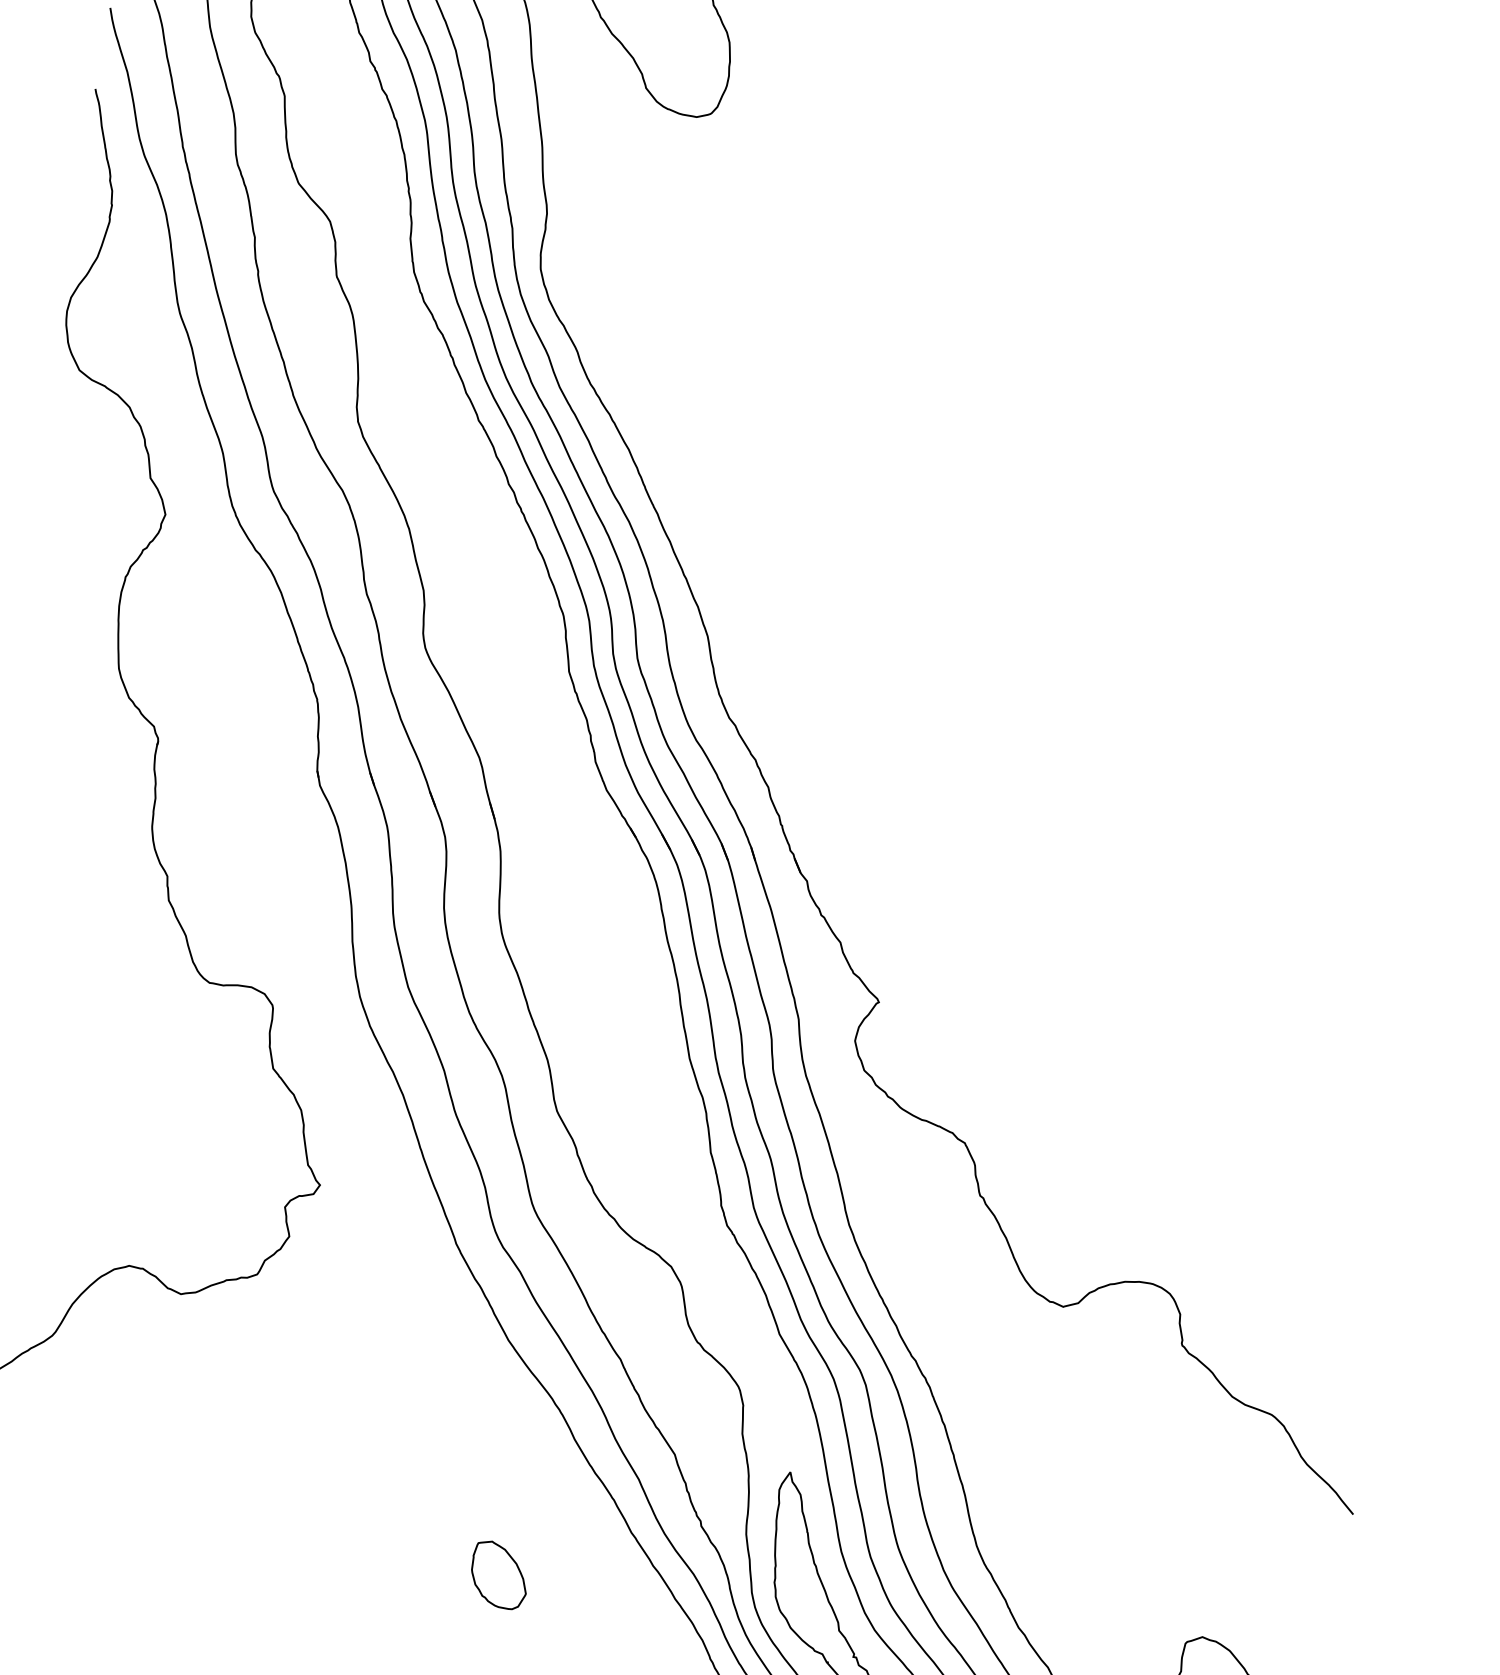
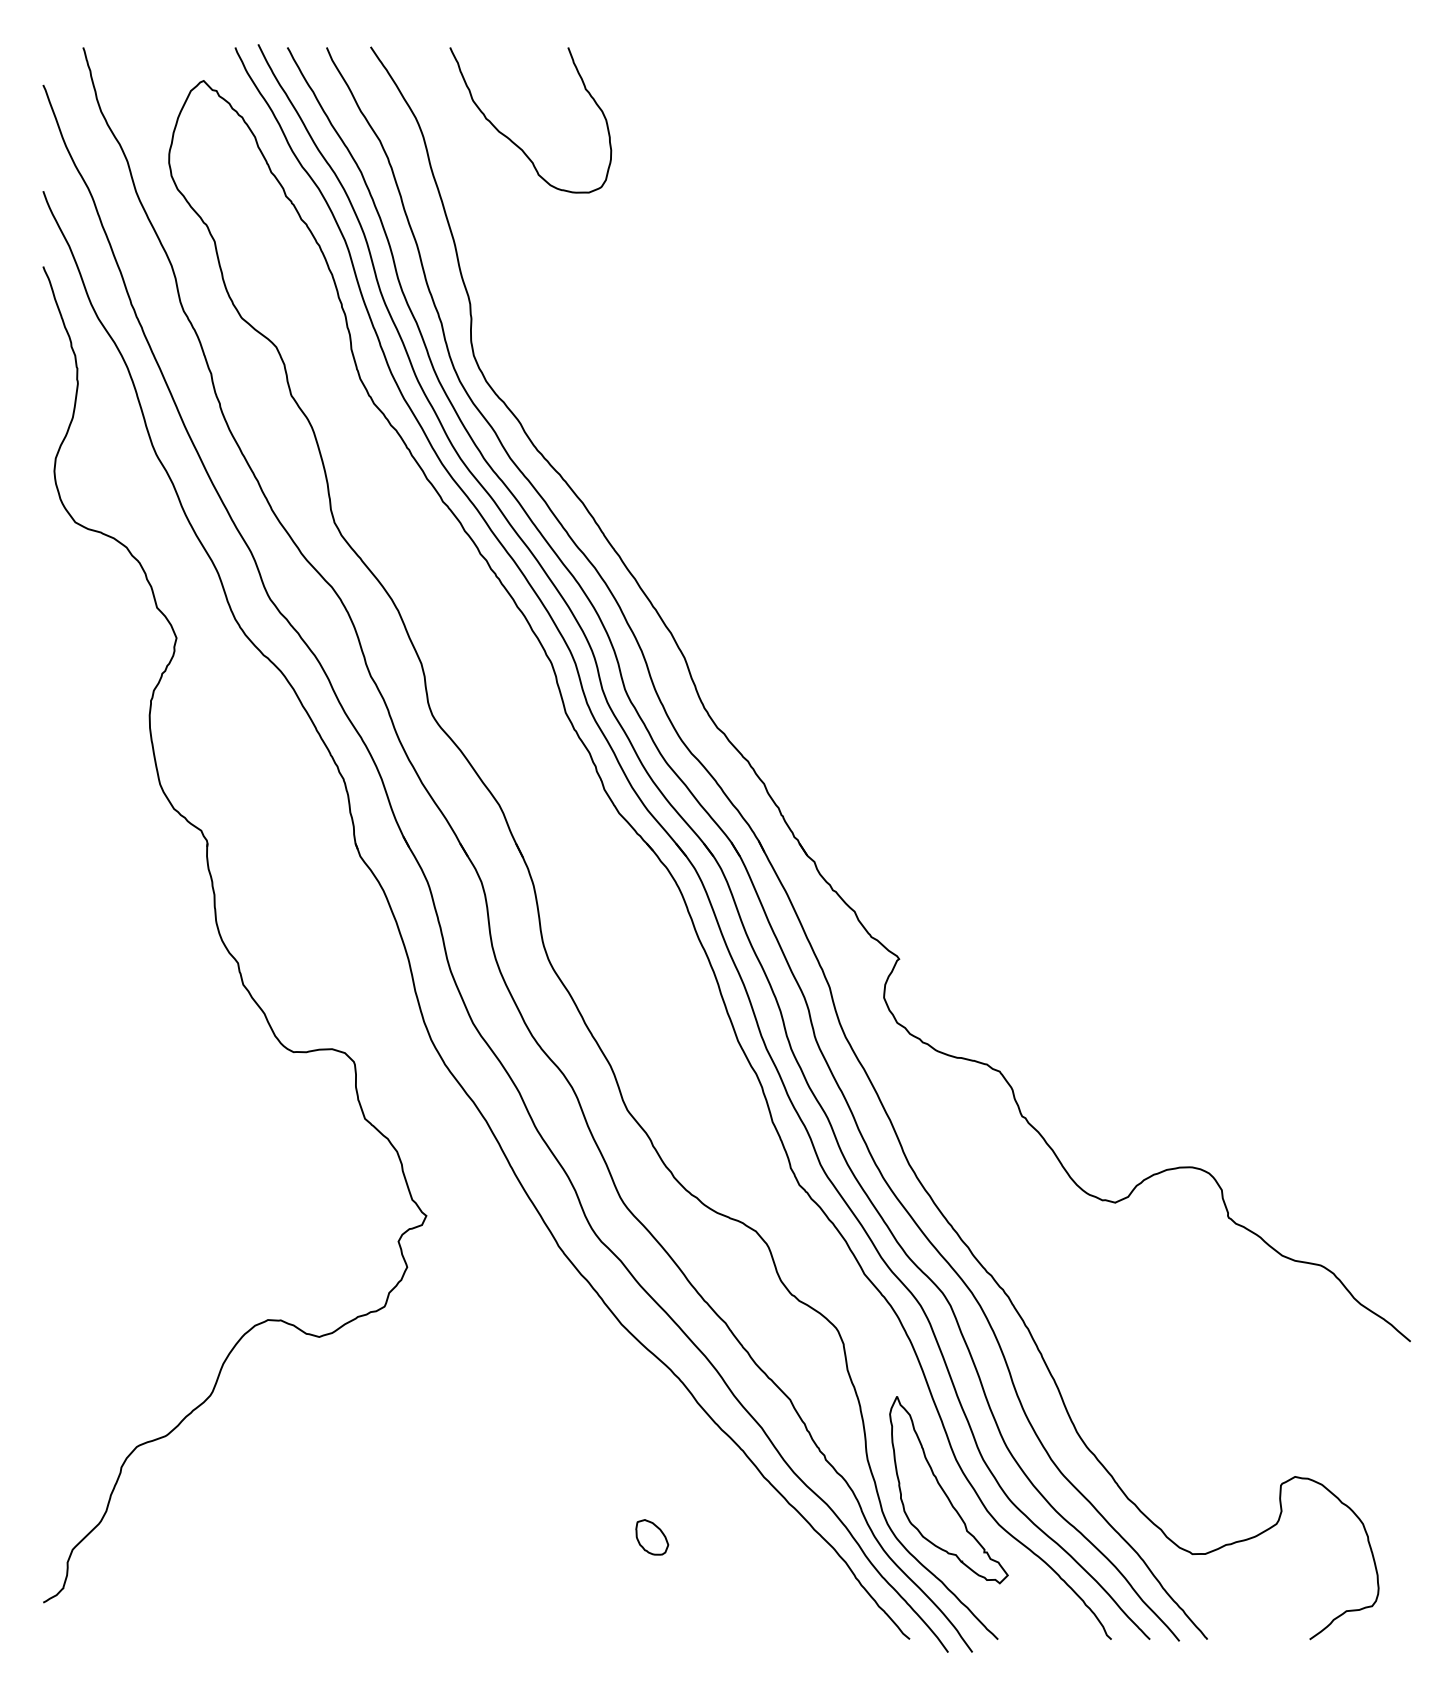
part: (498, 1575) -> (651, 1537), size x0.6

